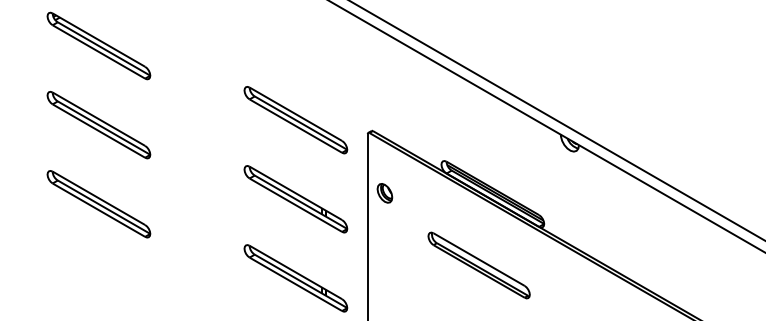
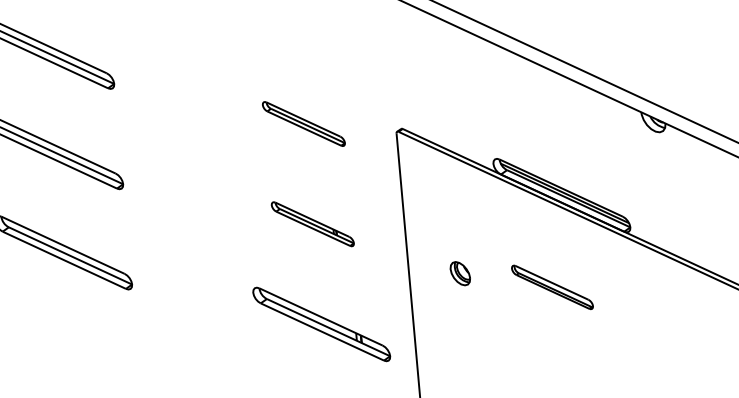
part: (295, 120) -> (303, 124), size x0.6
part: (384, 193) -> (459, 273), moved
part: (295, 199) -> (312, 224), size x0.6
part: (478, 265) -> (551, 287), size x0.6

